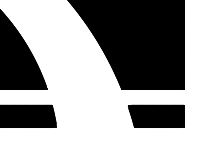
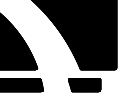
part: (155, 116) -> (84, 85), moved

